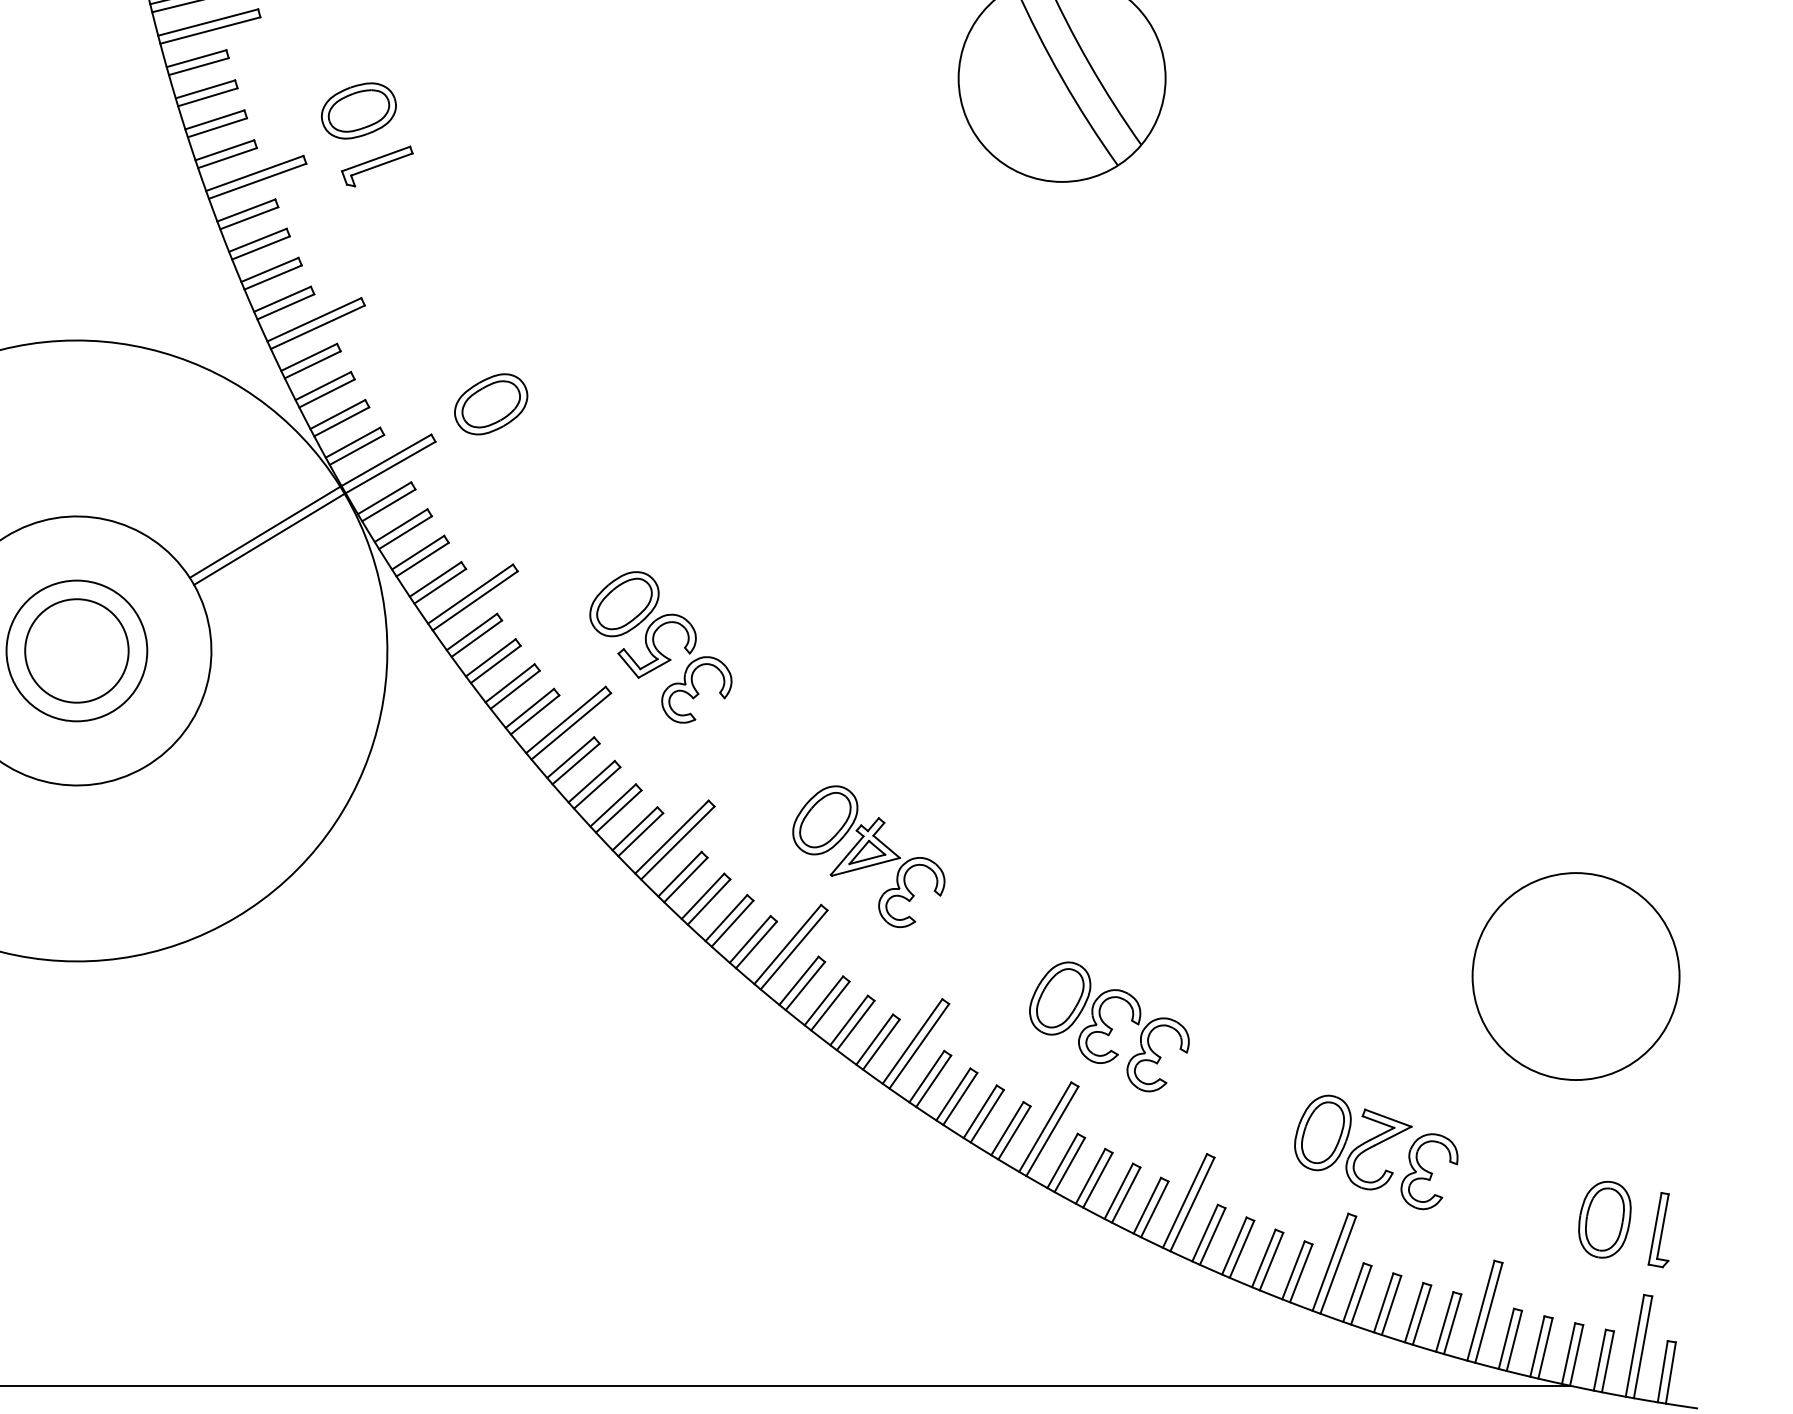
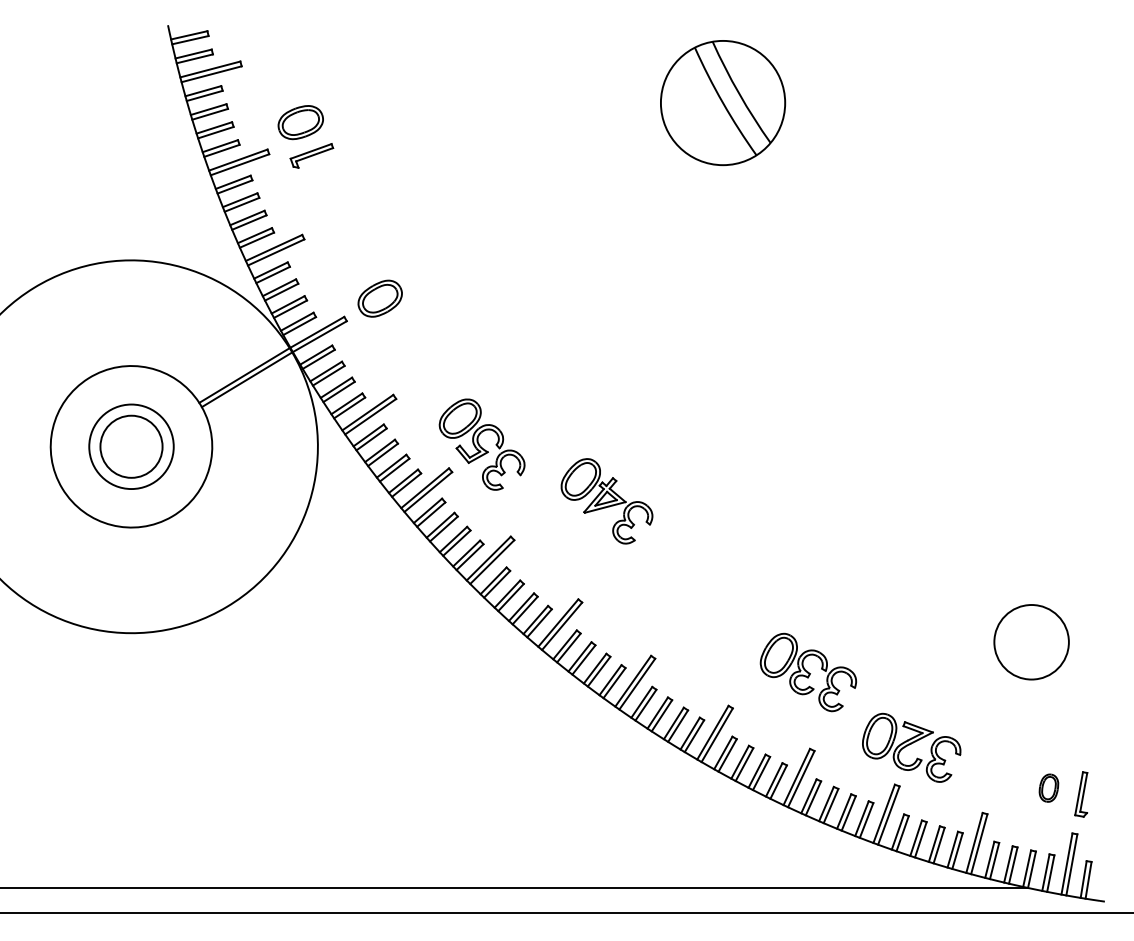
part: (868, 856) -> (606, 501), moved
circle: (1575, 976) -> (1031, 642), size x0.6
part: (1109, 1026) -> (808, 672), moved
part: (1604, 1218) -> (1048, 787), size x0.6

